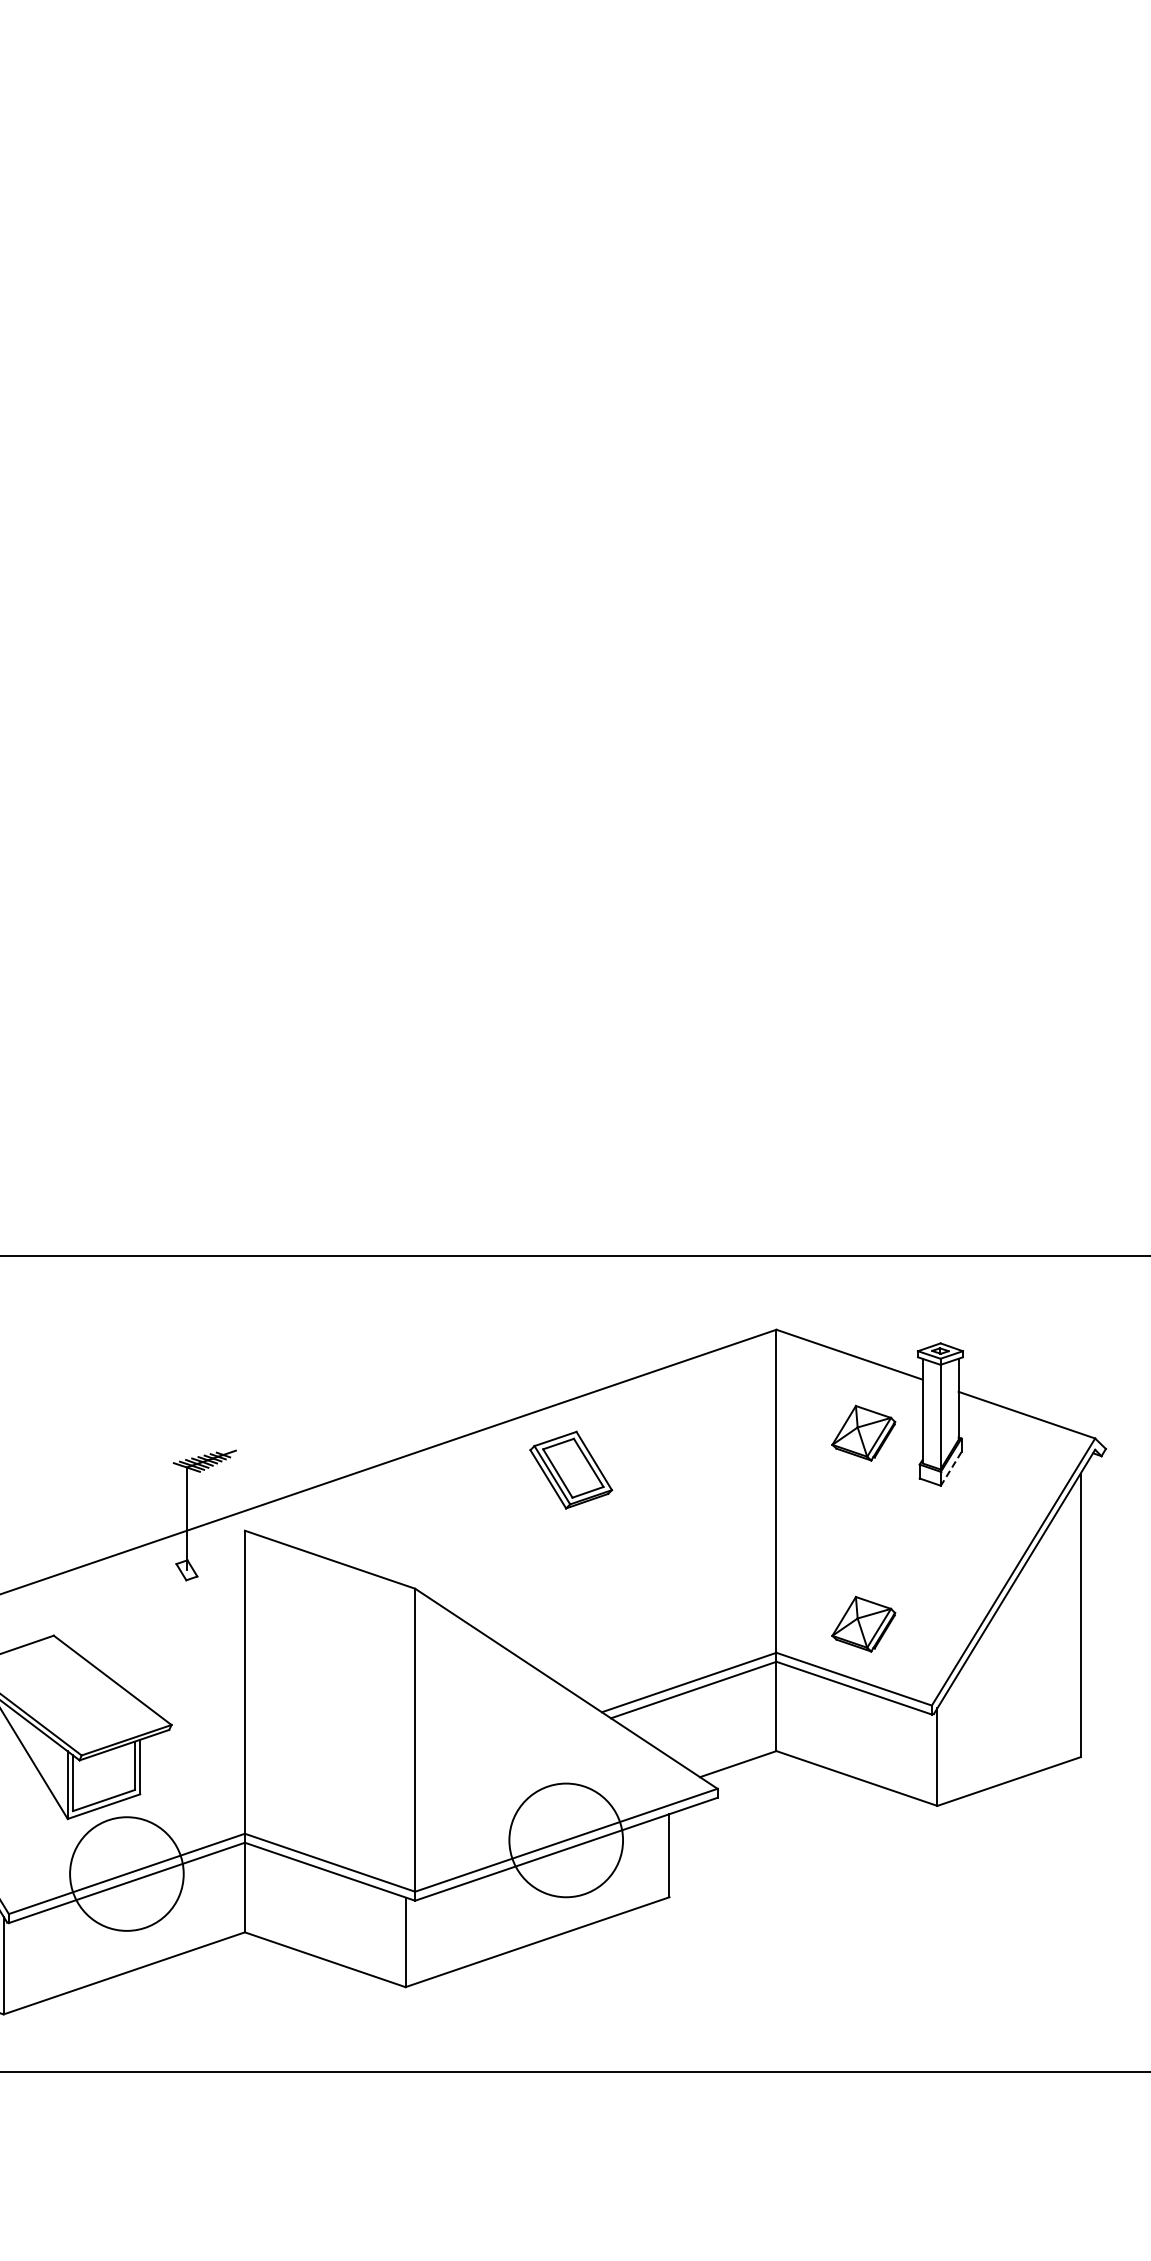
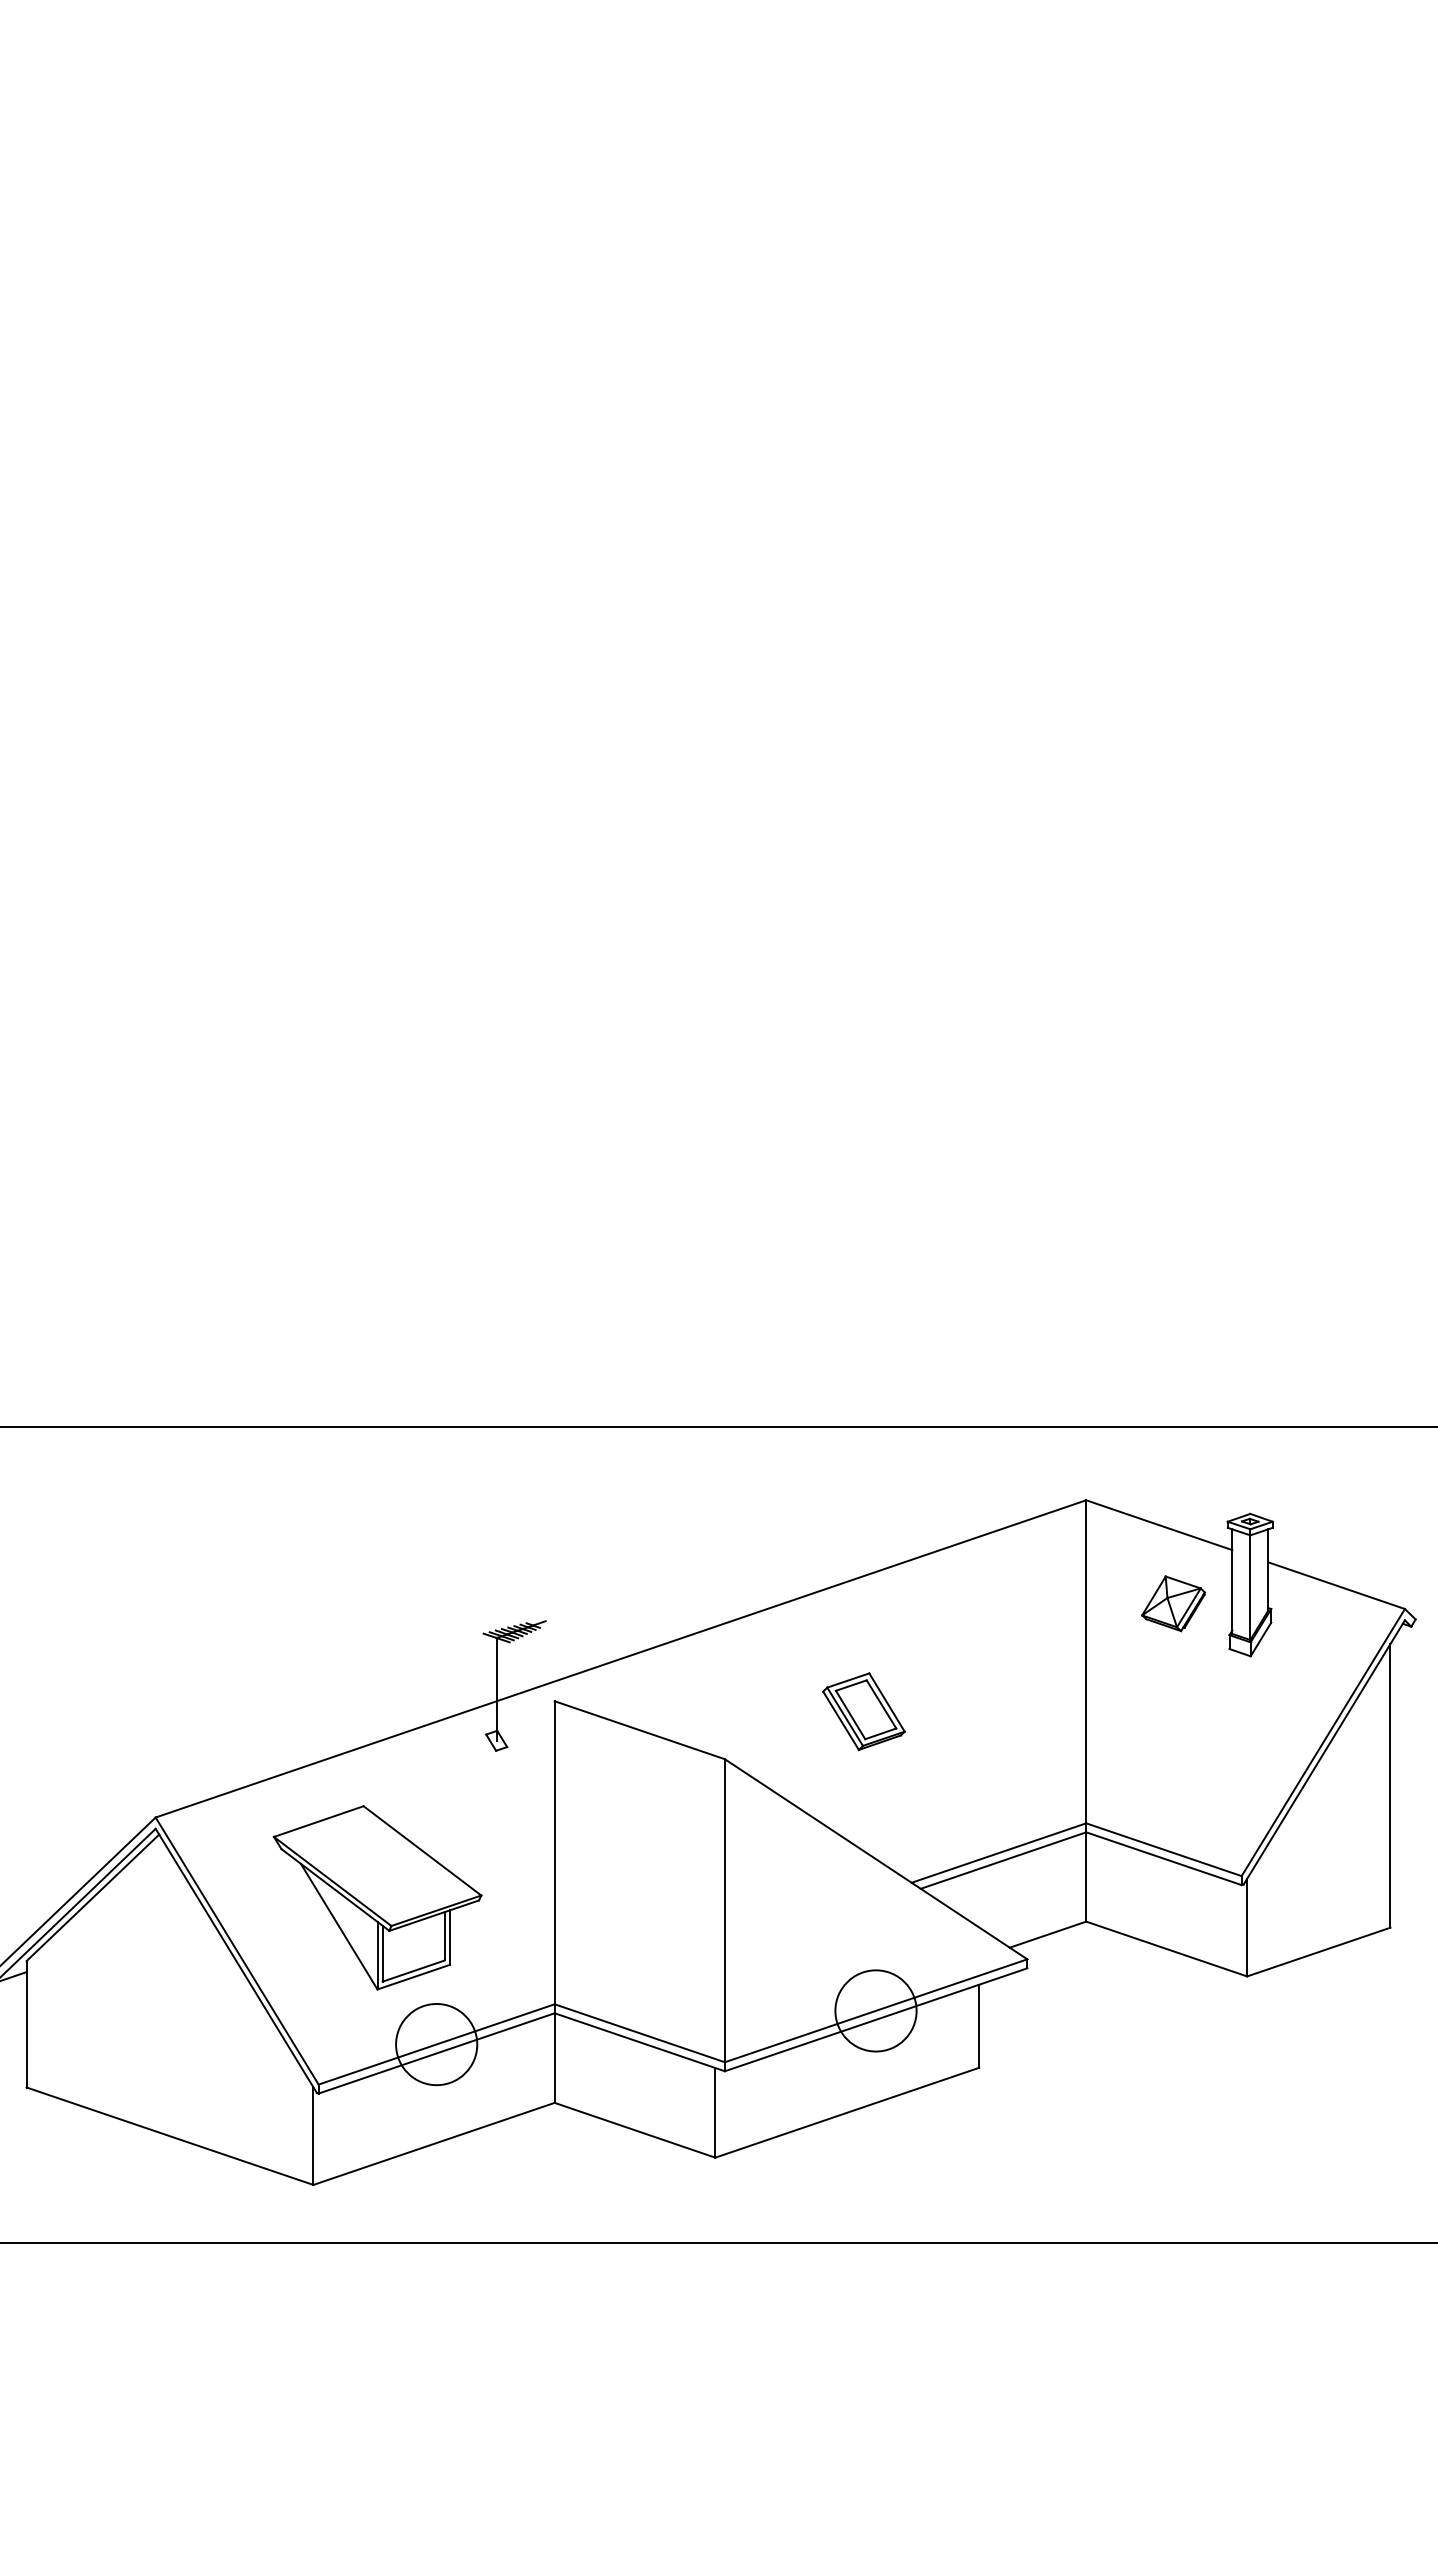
line: (950, 1468) -> (1260, 1639), dashed -> solid
part: (570, 1469) -> (863, 1711), moved
part: (863, 1623) -> (1173, 1794), removed
circle: (565, 1839) -> (875, 2010), size x0.71
circle: (126, 1873) -> (436, 2044), size x0.71

